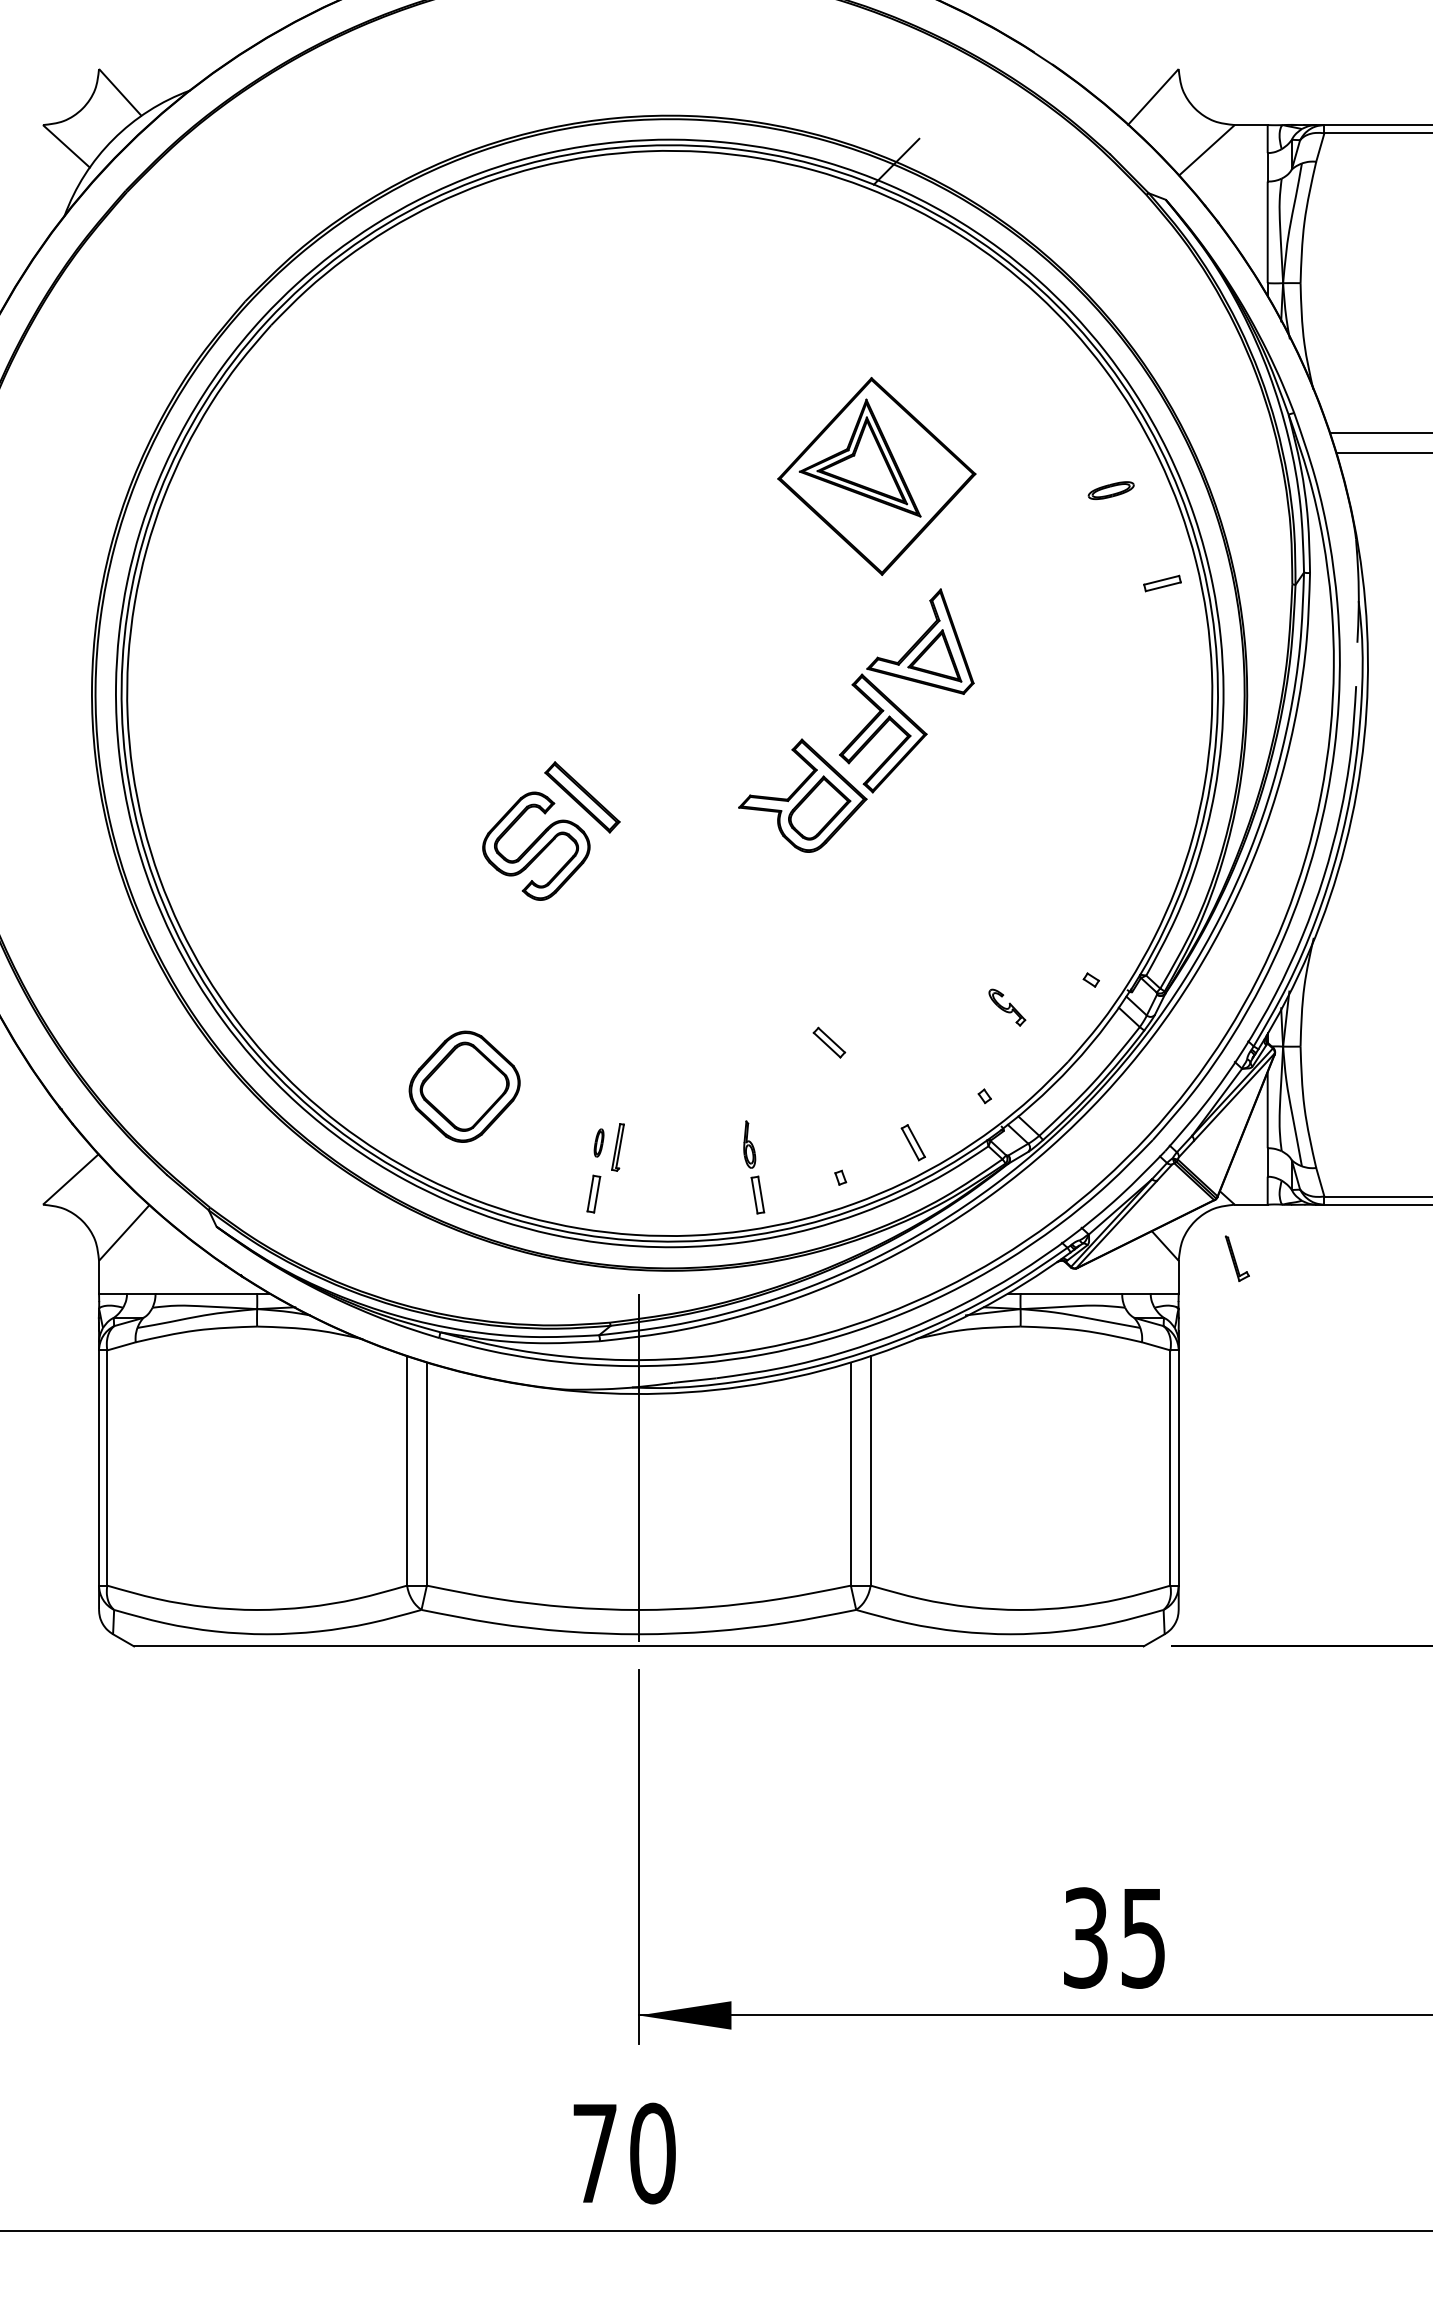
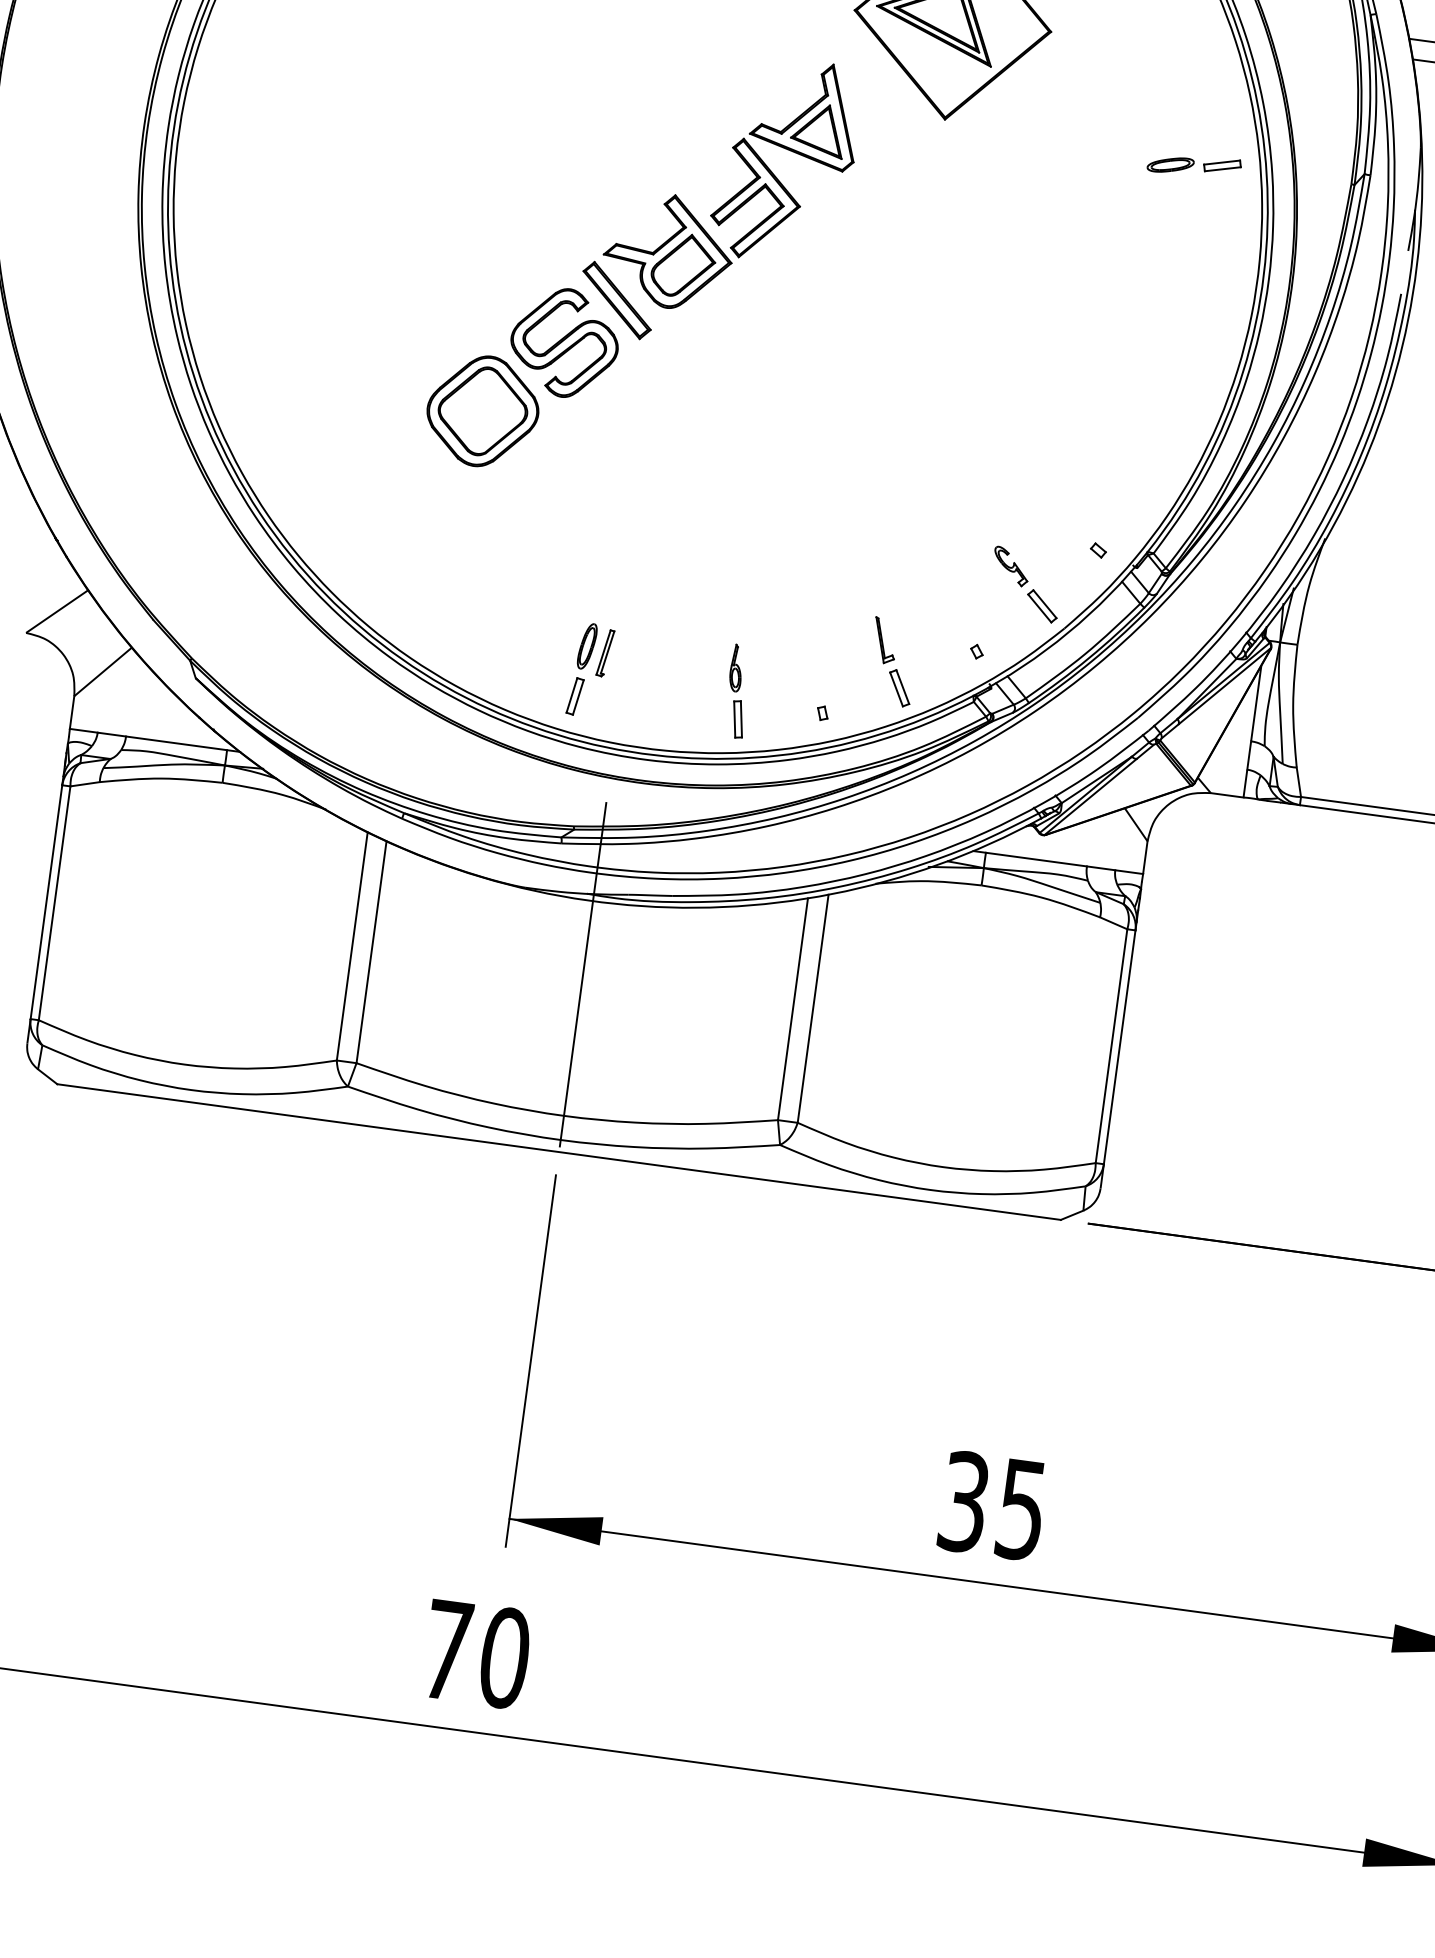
part: (1110, 490) -> (1169, 164), moved
part: (864, 727) -> (739, 191), moved
part: (829, 1042) -> (1042, 606), moved
part: (464, 1086) -> (482, 411), moved
part: (598, 1142) -> (586, 645), size x1.67
part: (1236, 1258) -> (884, 640), moved

